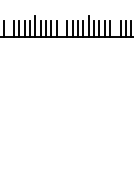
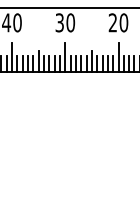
line: (9, 22) -> (12, 57), added
line: (62, 22) -> (65, 57), added
line: (115, 22) -> (118, 57), added

